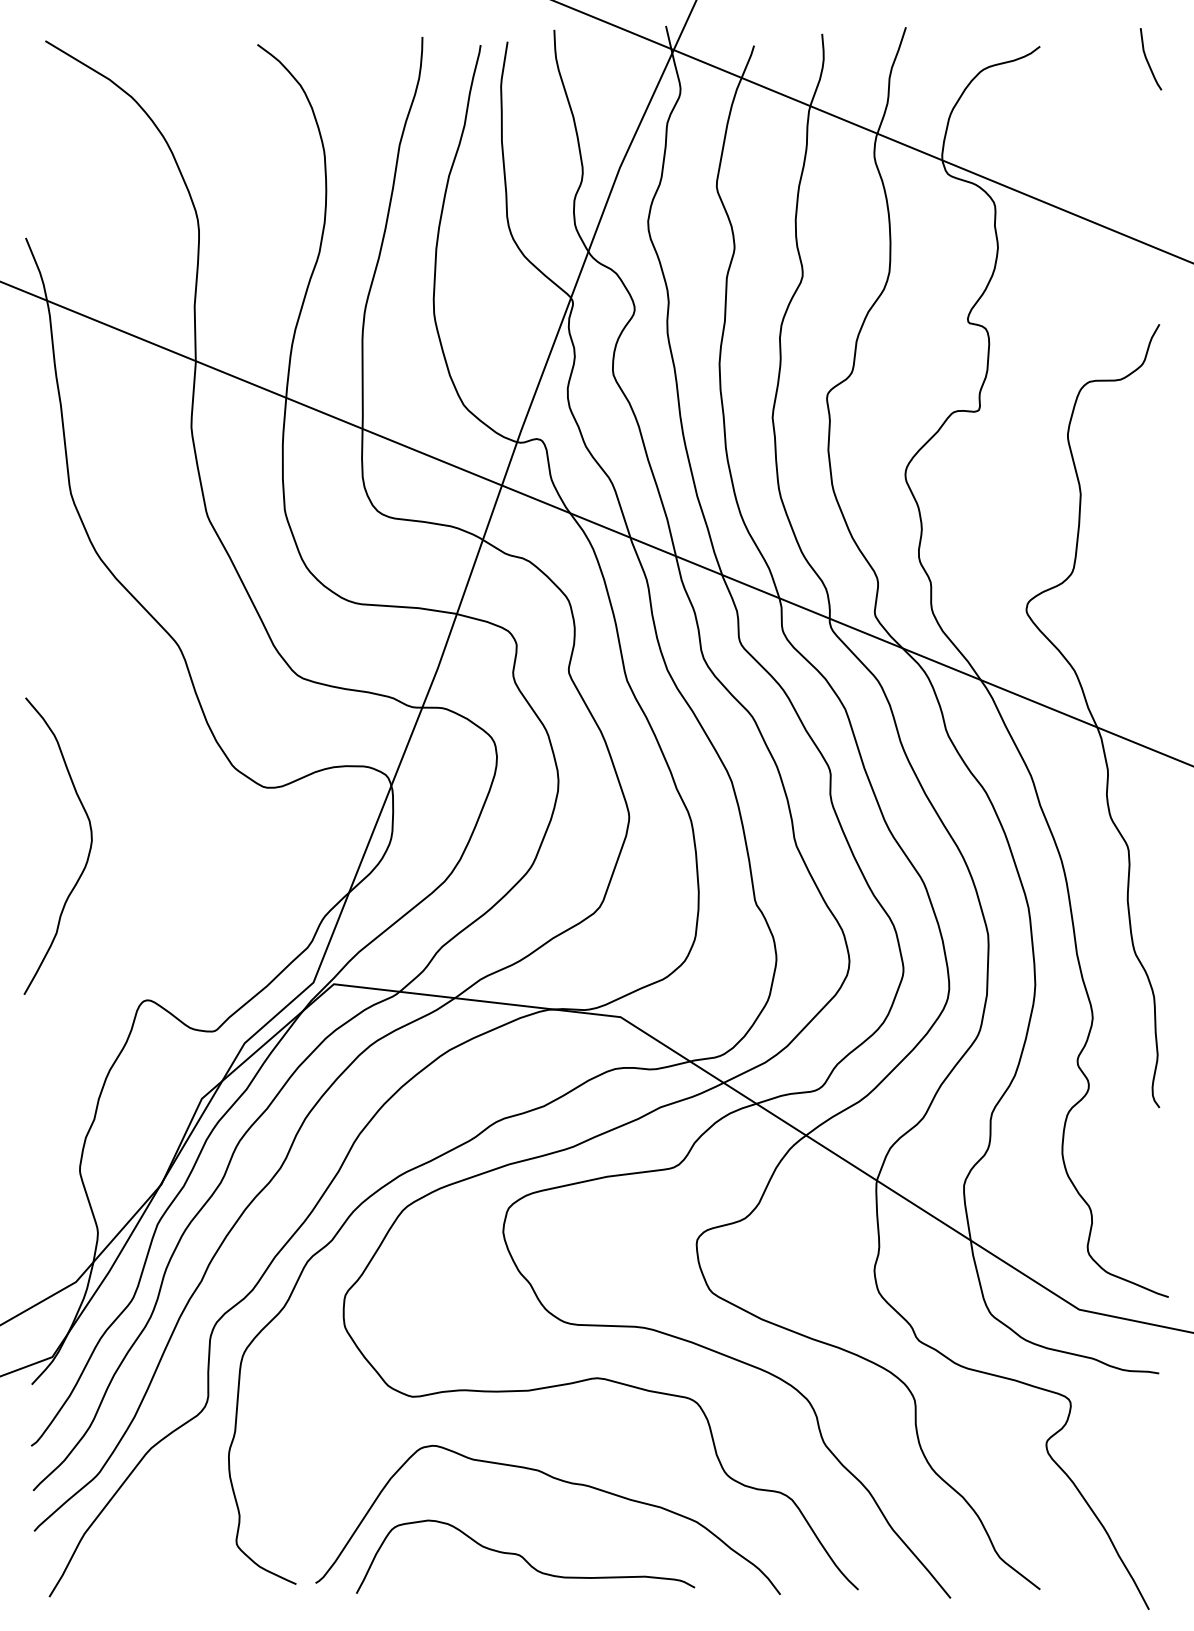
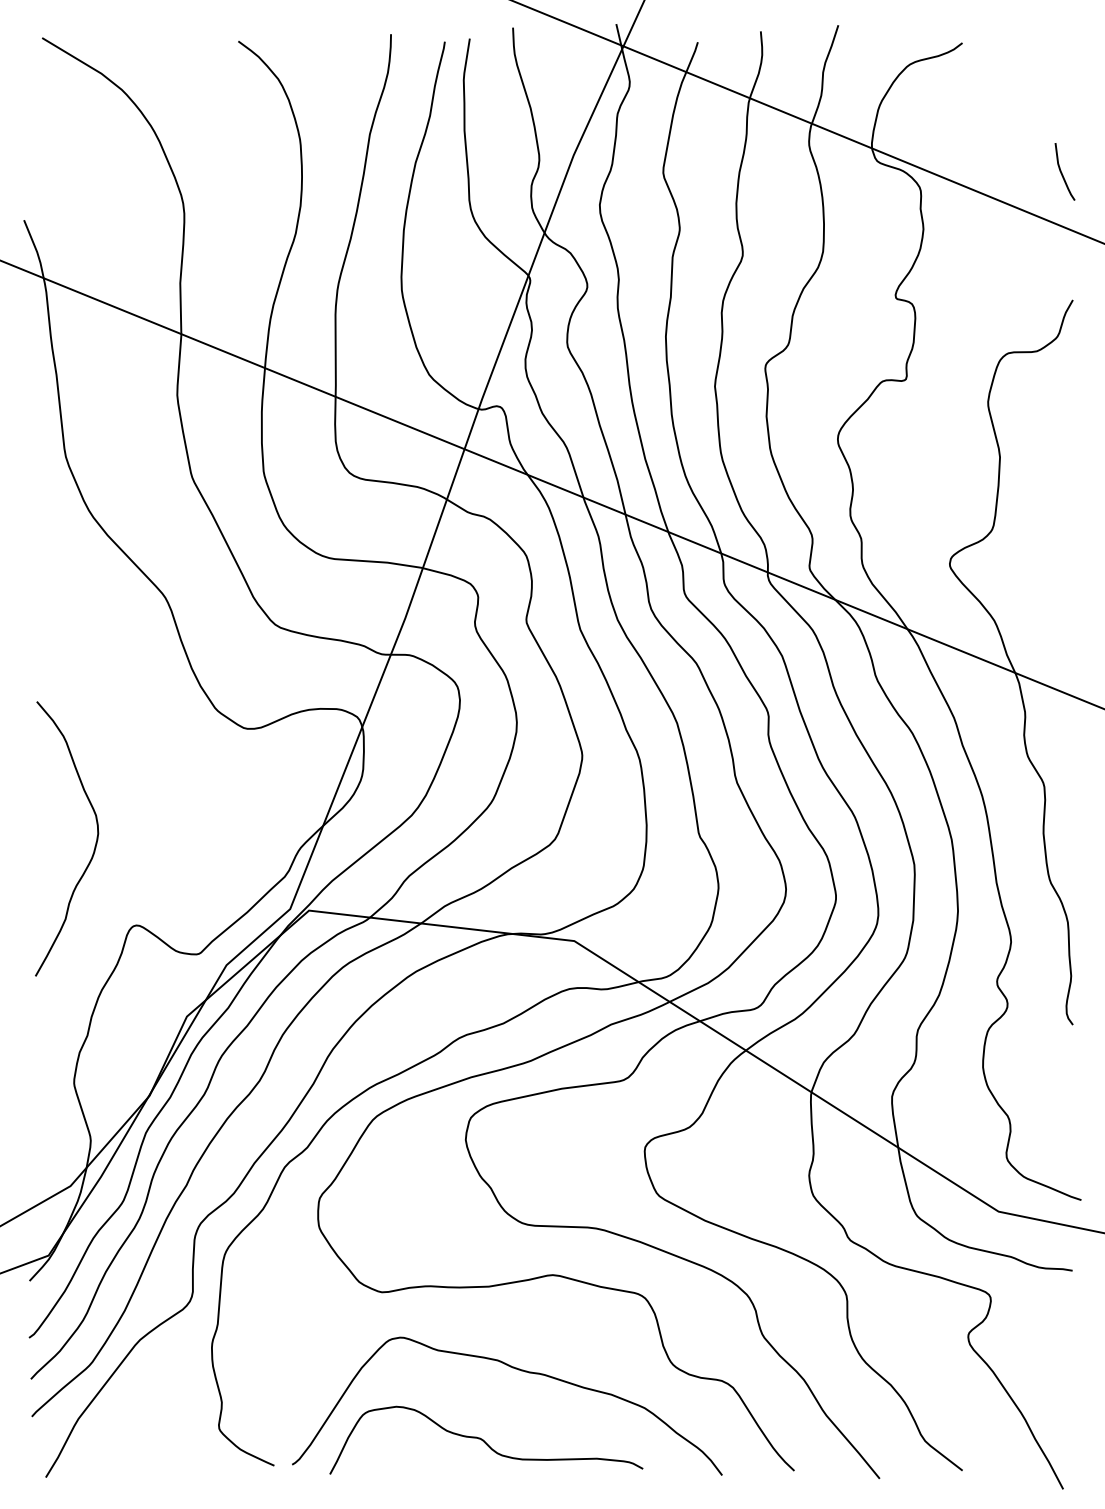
curve: (1148, 59) -> (1062, 172), moved
curve: (87, 854) -> (94, 846), moved

